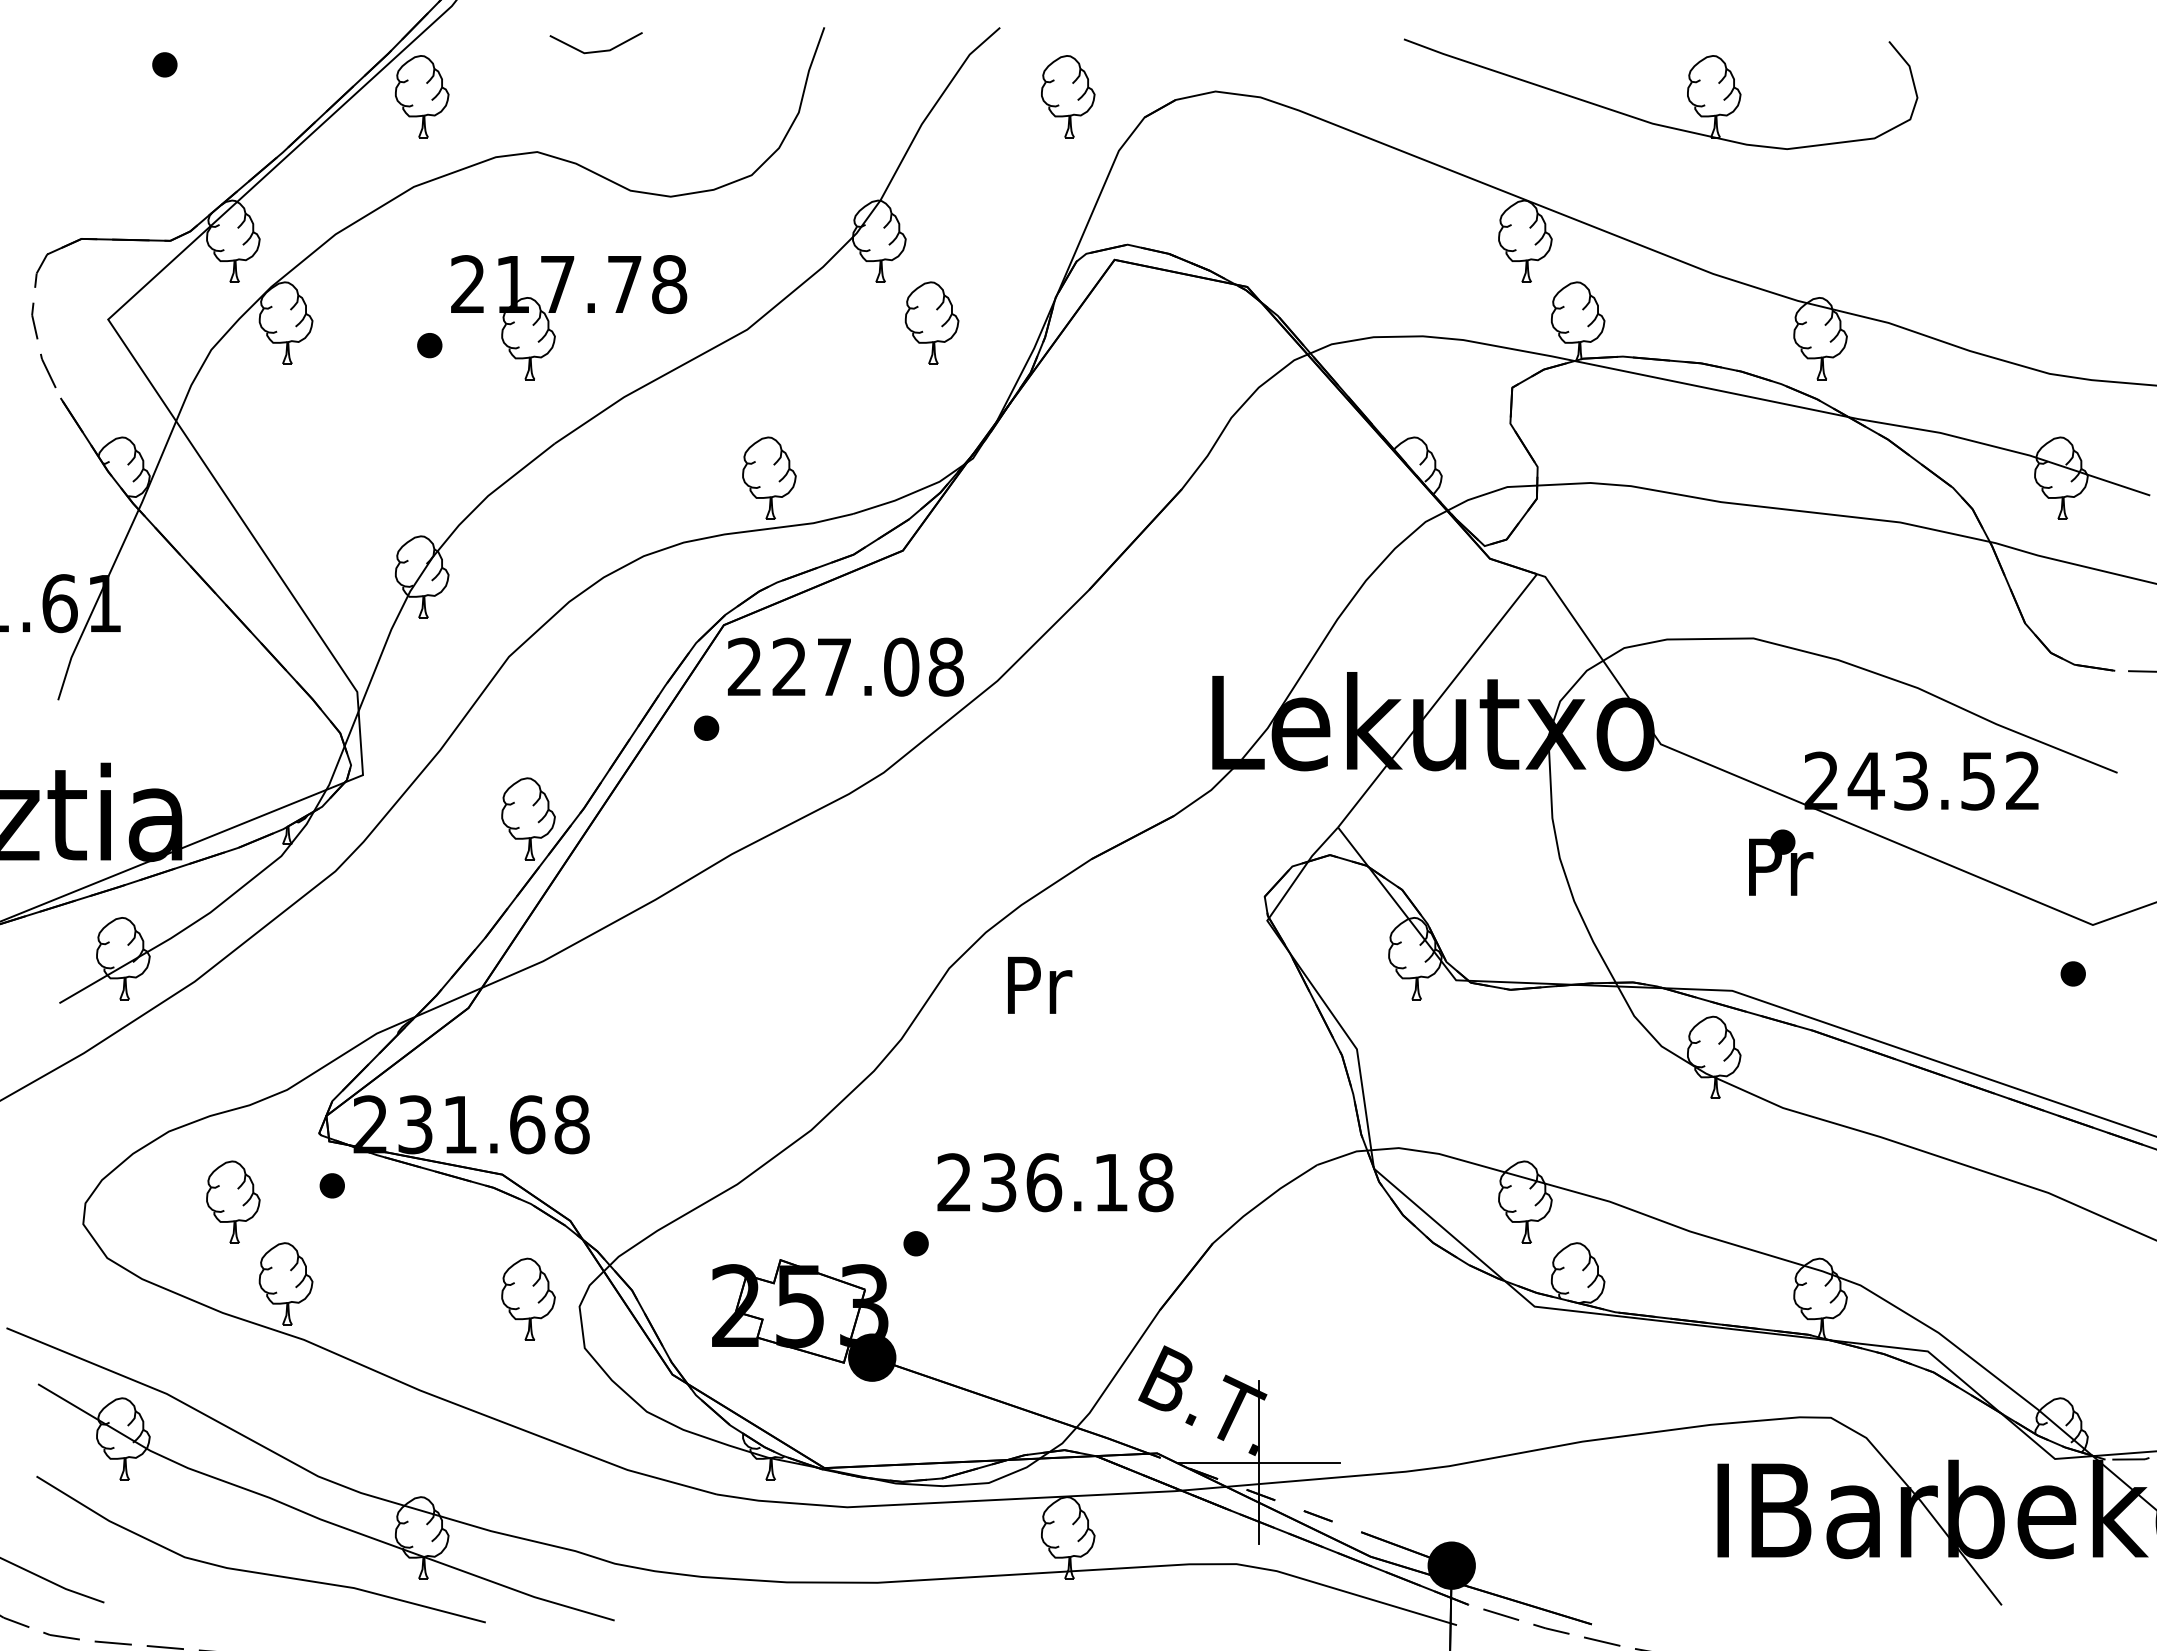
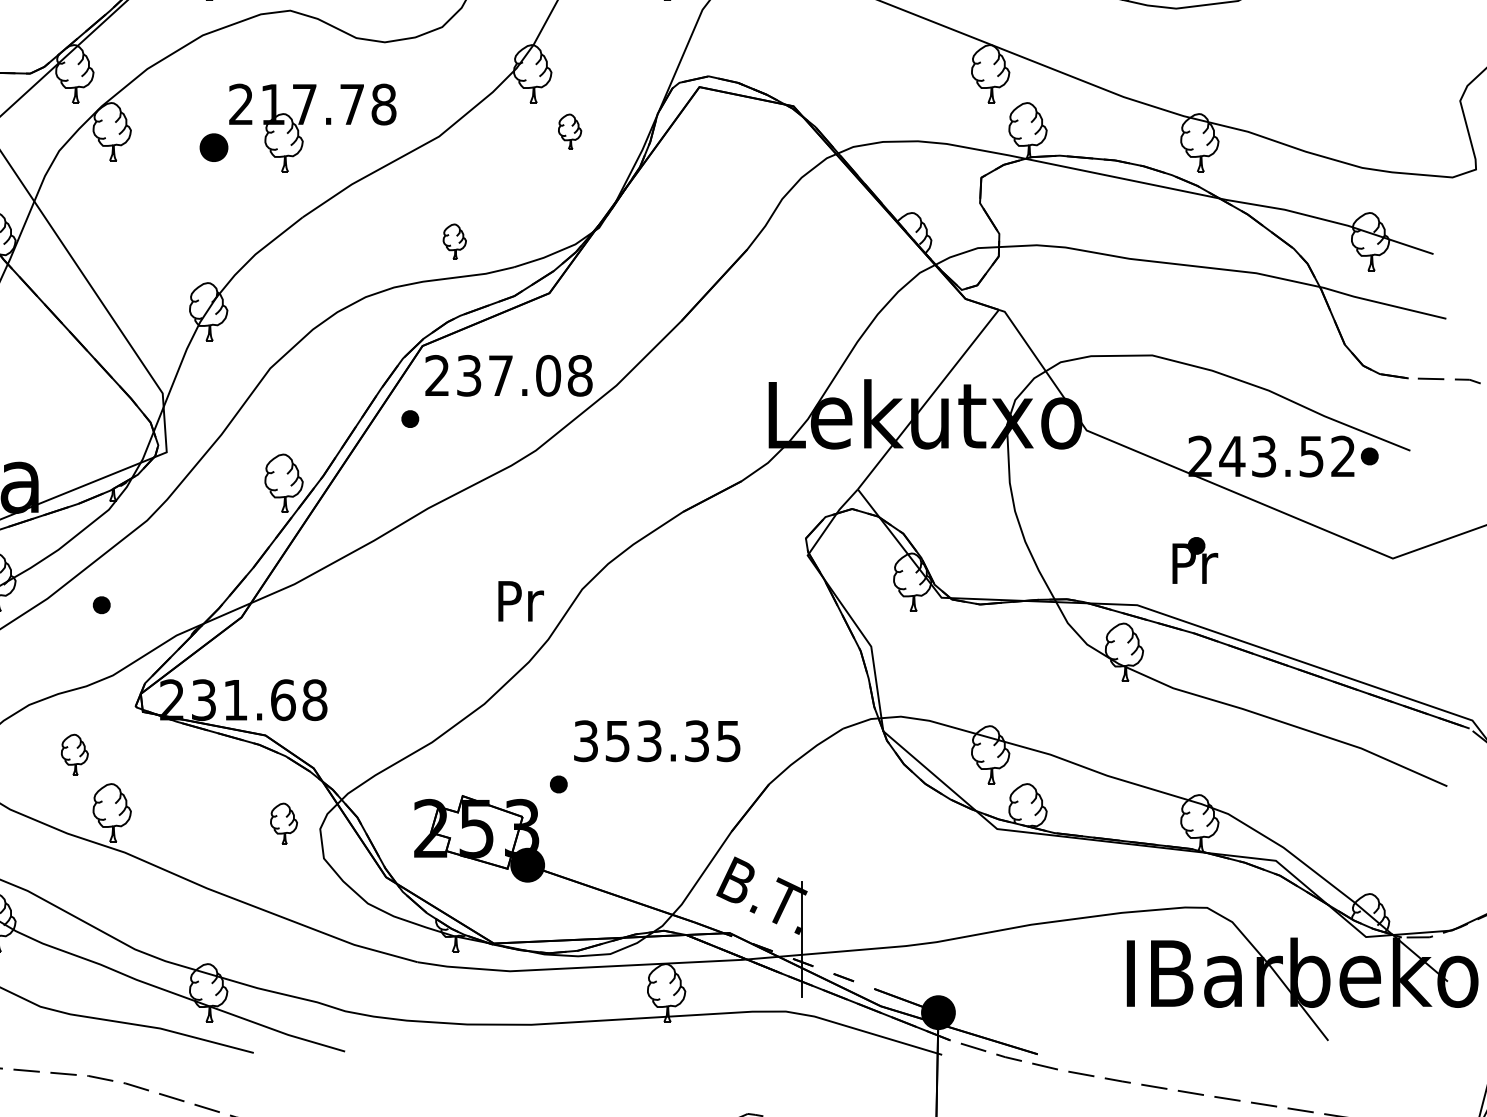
part: (931, 322) -> (569, 131), size x0.6
part: (429, 345) -> (213, 147), size x1.6
part: (769, 477) -> (454, 241), size x0.6
text: (789, 666) -> (469, 375), 227.08 -> 237.08
text: (1781, 862) -> (1195, 560), moved
part: (2072, 973) -> (1369, 456), moved
text: (1040, 984) -> (521, 600), moved
text: (1055, 1182) -> (657, 741), 236.18 -> 353.35
part: (331, 1185) -> (101, 604), moved
part: (233, 1201) -> (74, 754), size x0.7
part: (528, 1298) -> (284, 823), size x0.7
line: (1258, 1462) -> (801, 939), removed

